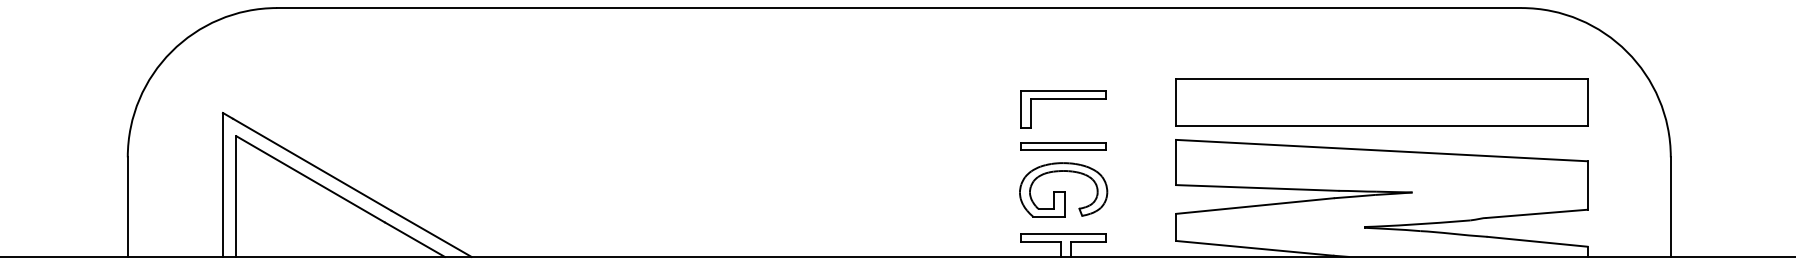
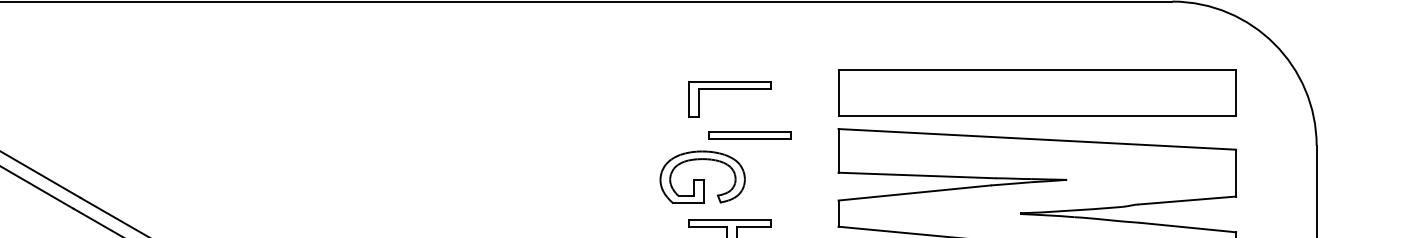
part: (1063, 146) -> (749, 135), moved
part: (1063, 189) -> (702, 176), moved

